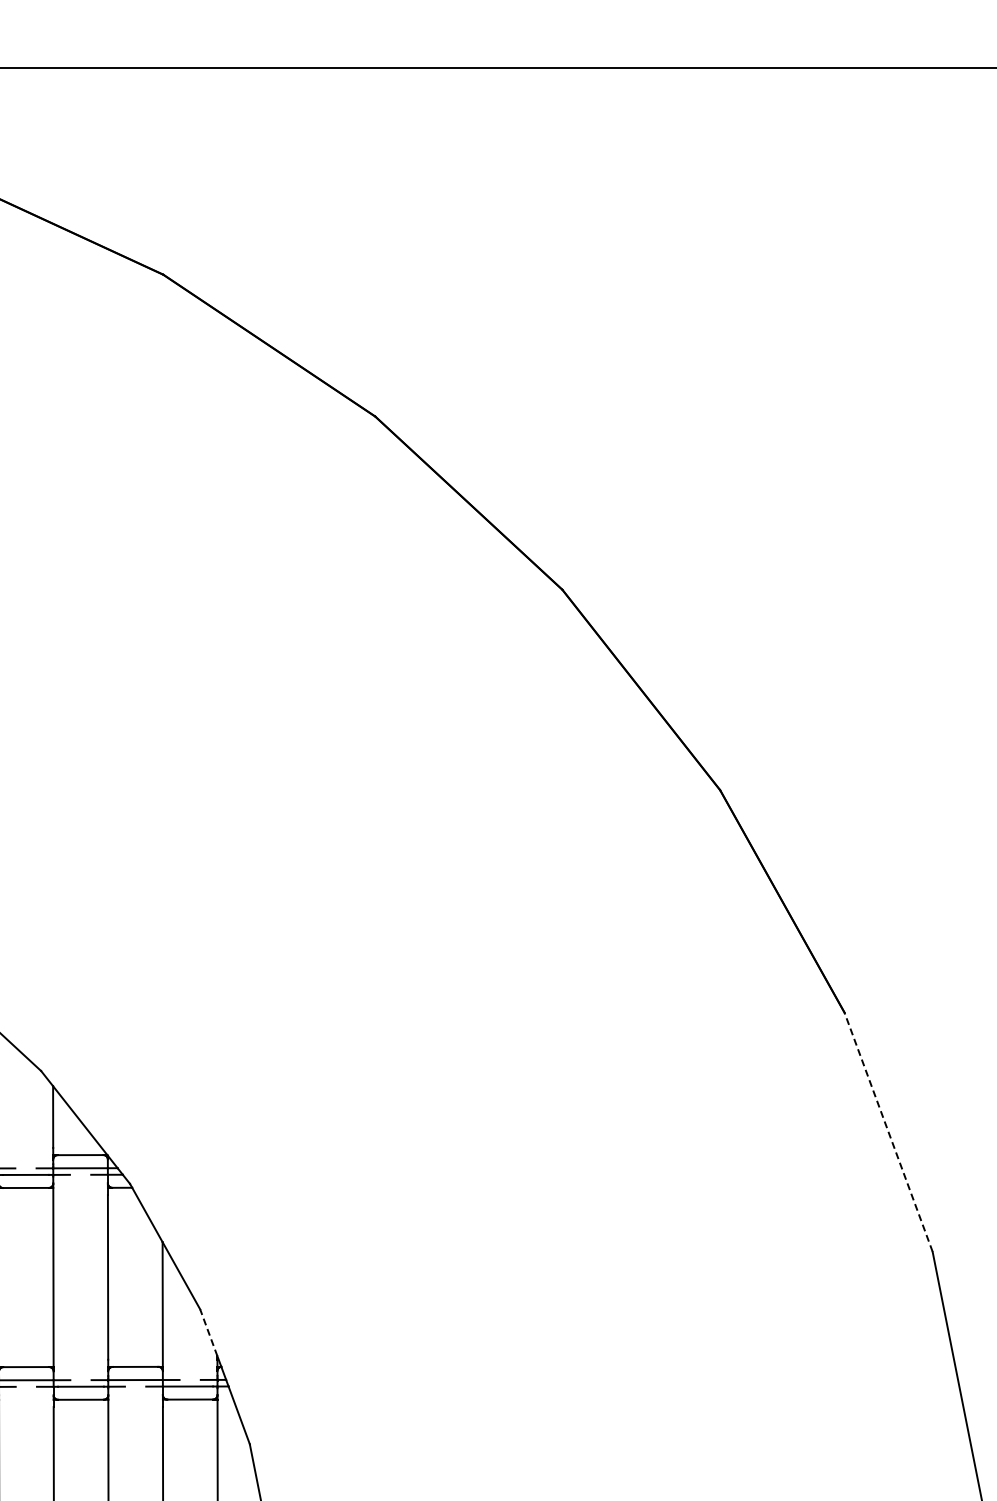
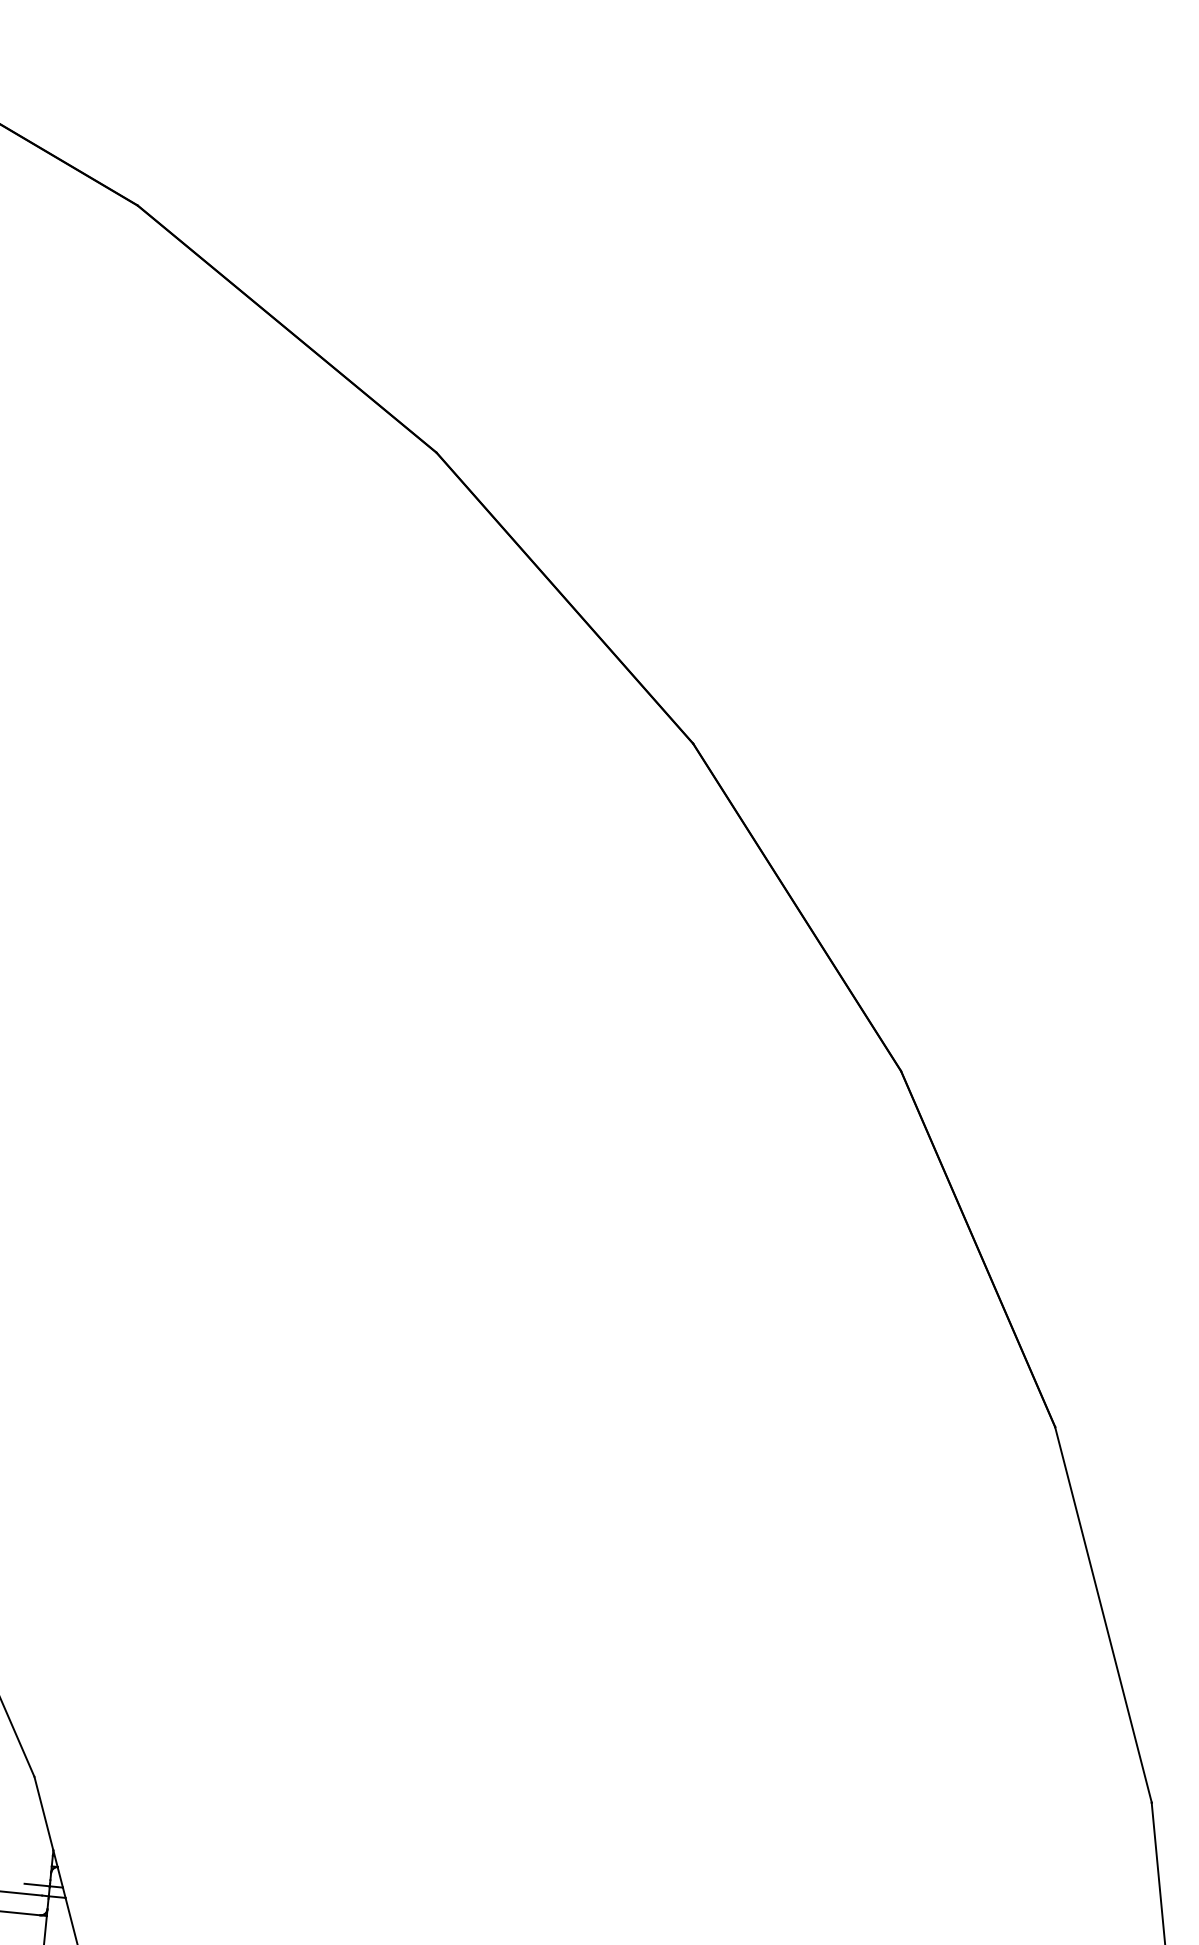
line: (888, 1131) -> (1103, 1613), dashed -> solid
line: (208, 1332) -> (43, 1813), dashed -> solid

